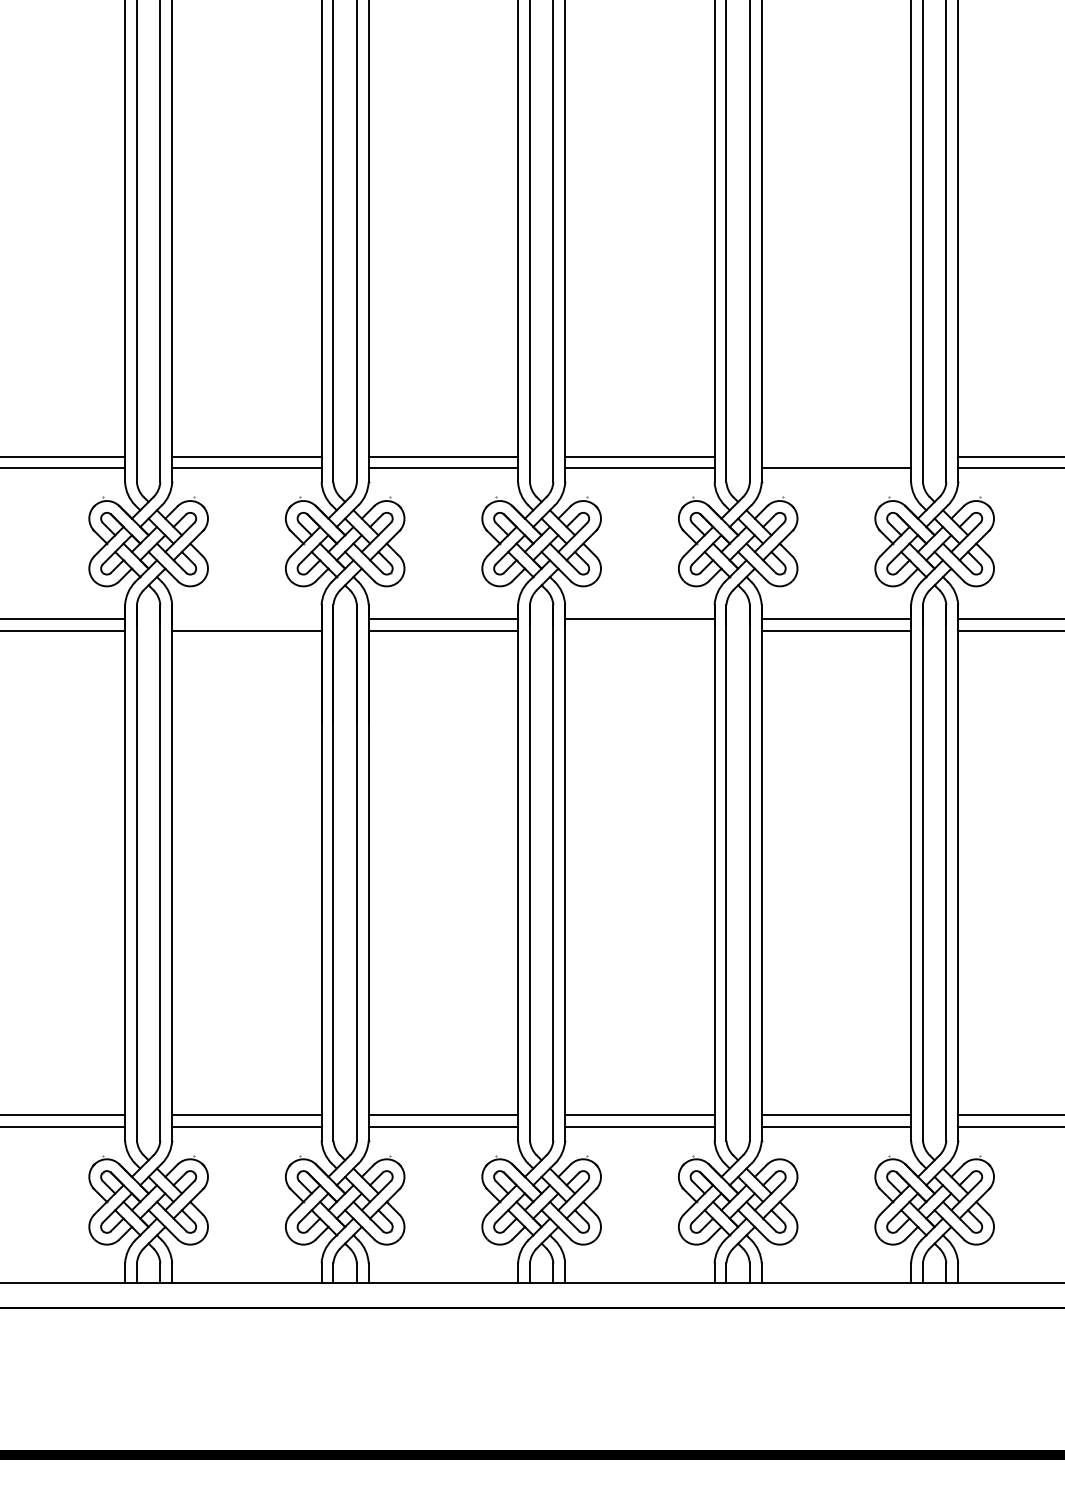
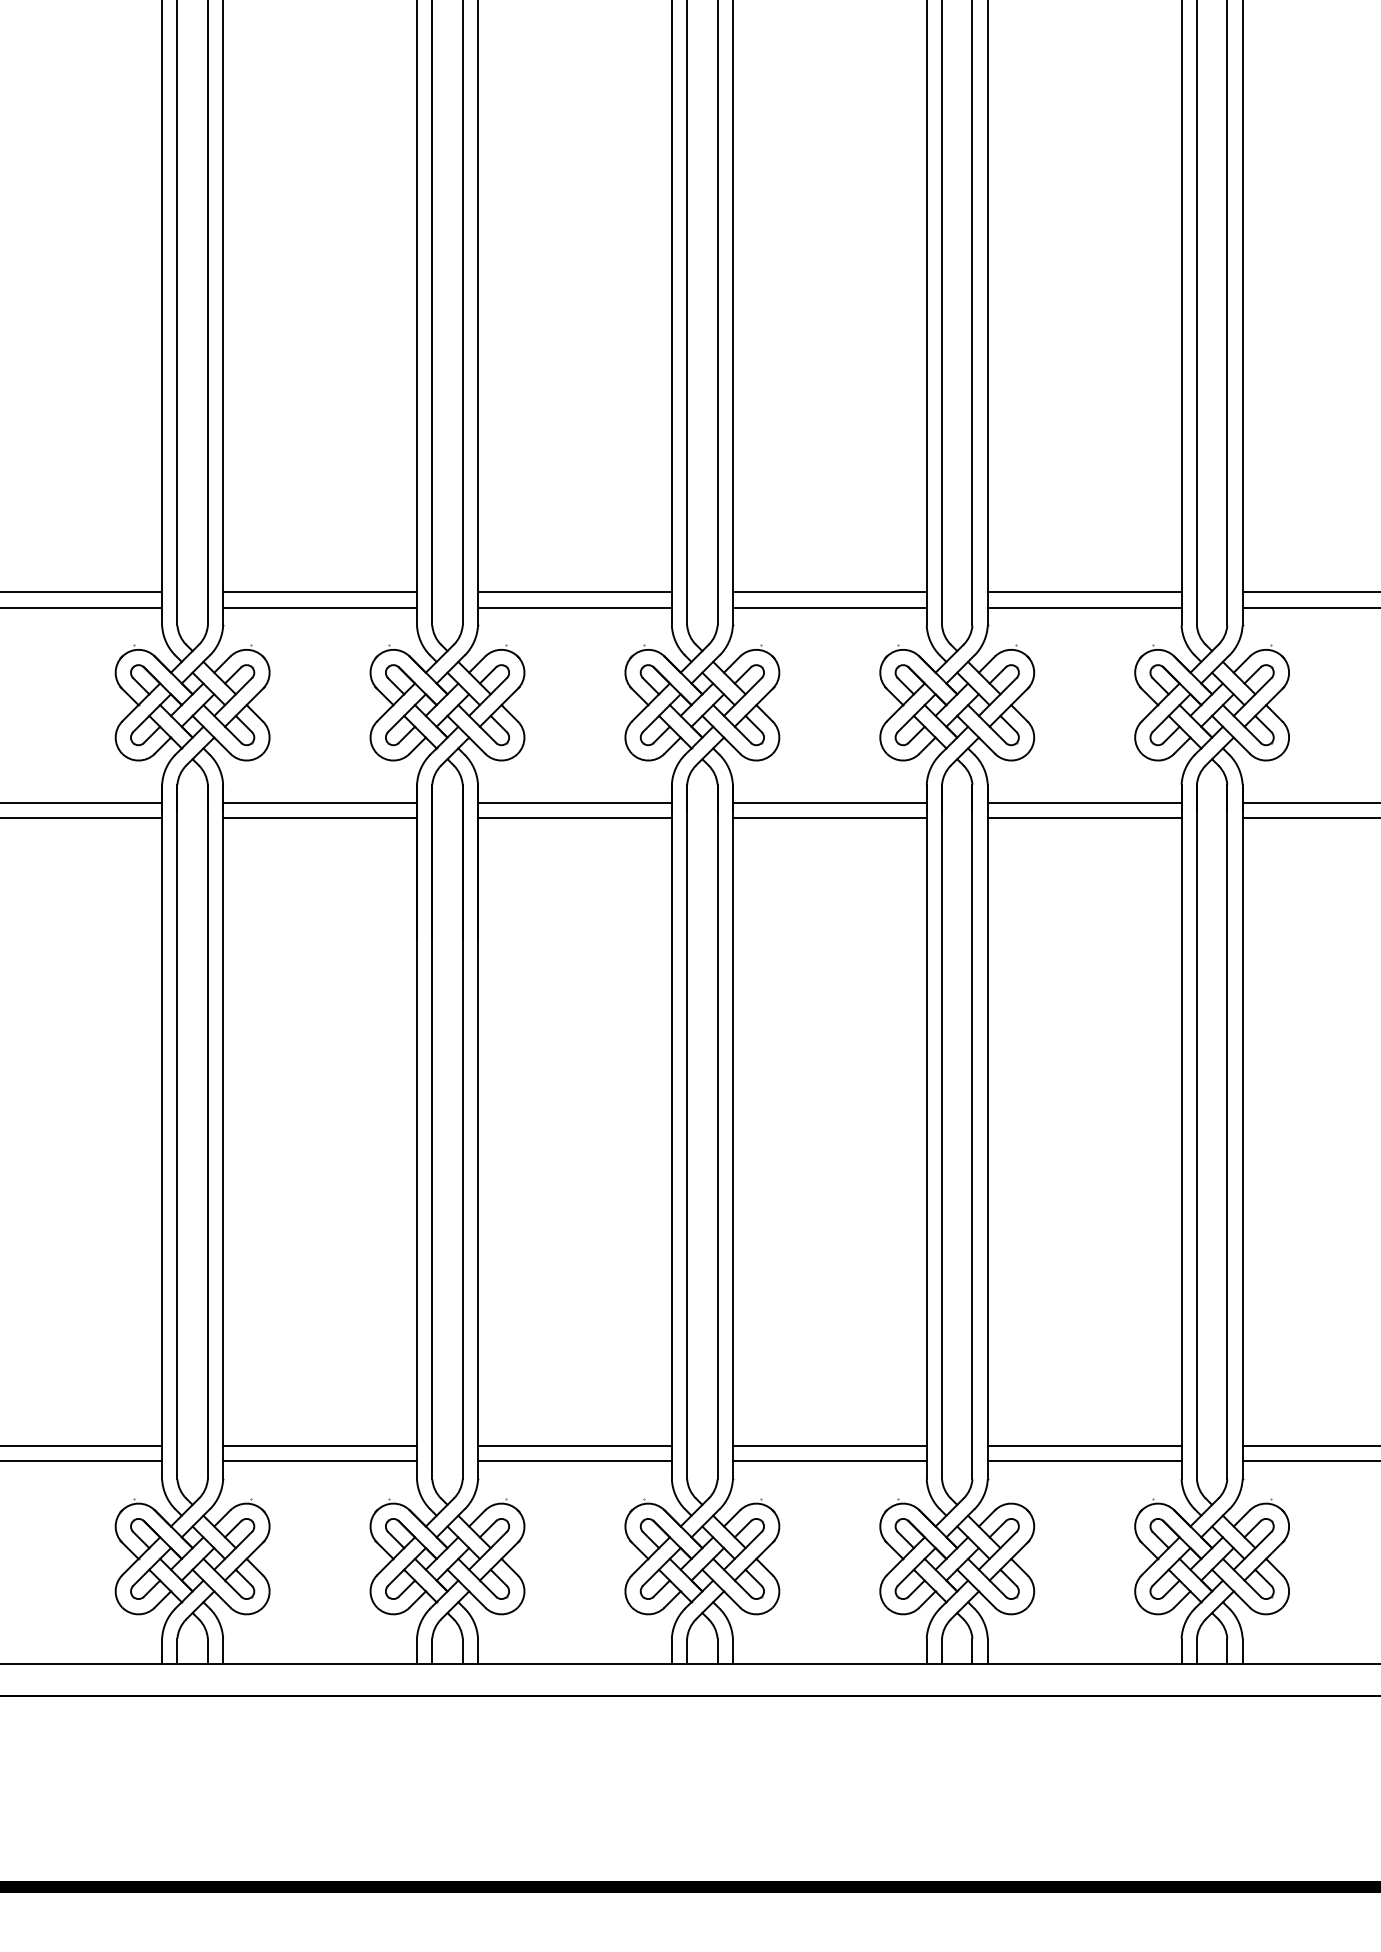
line: (836, 456) -> (1084, 592), added
line: (246, 618) -> (319, 802), added
line: (639, 630) -> (829, 817), added

